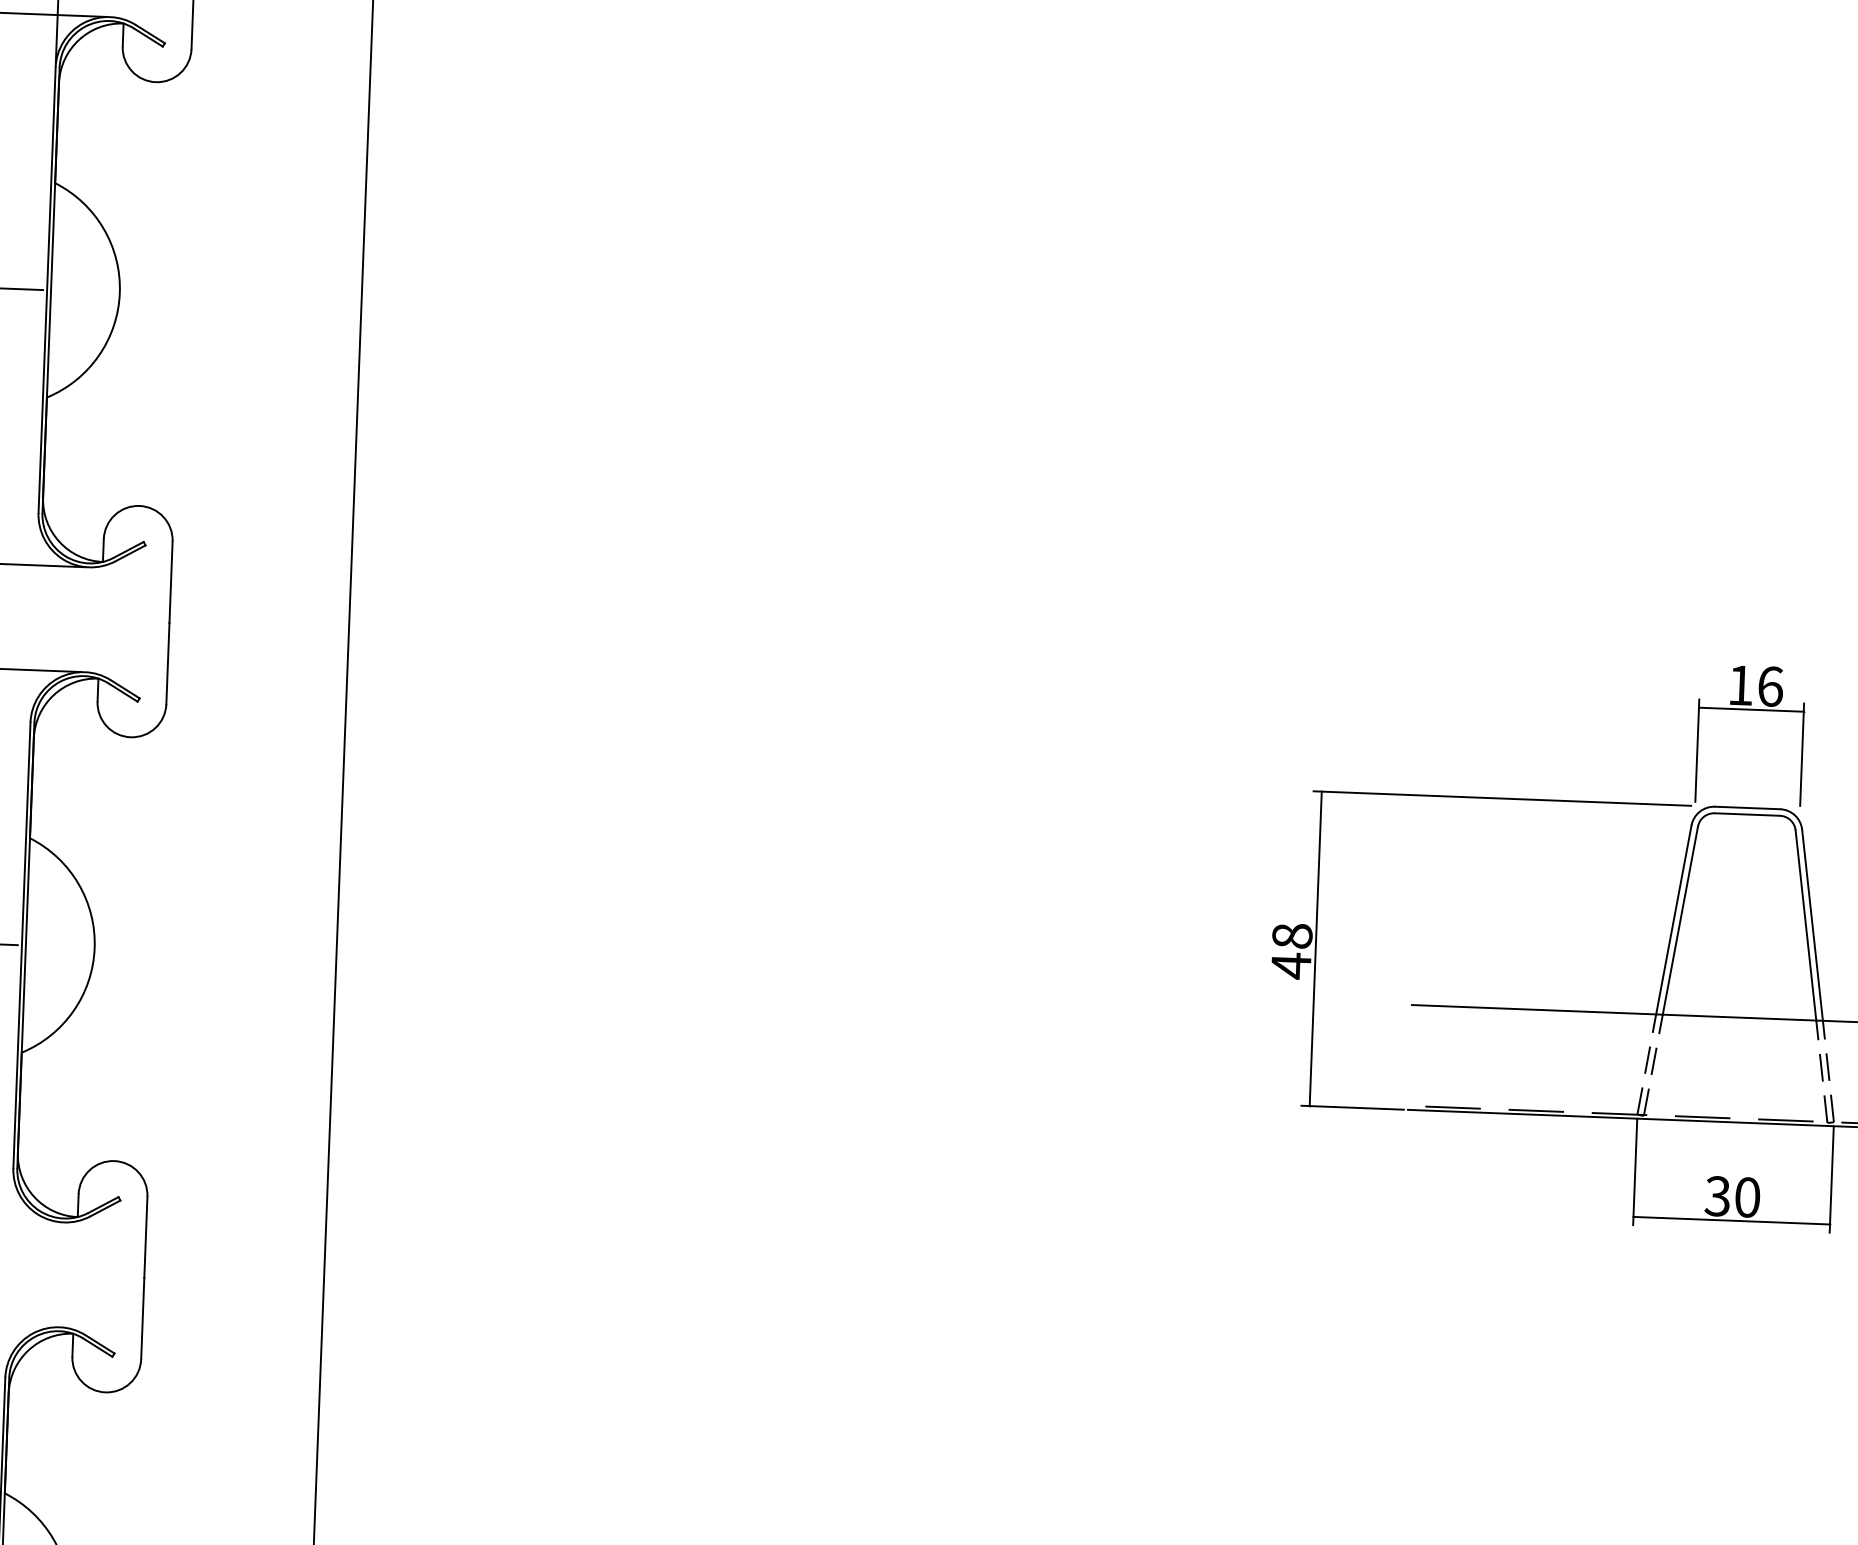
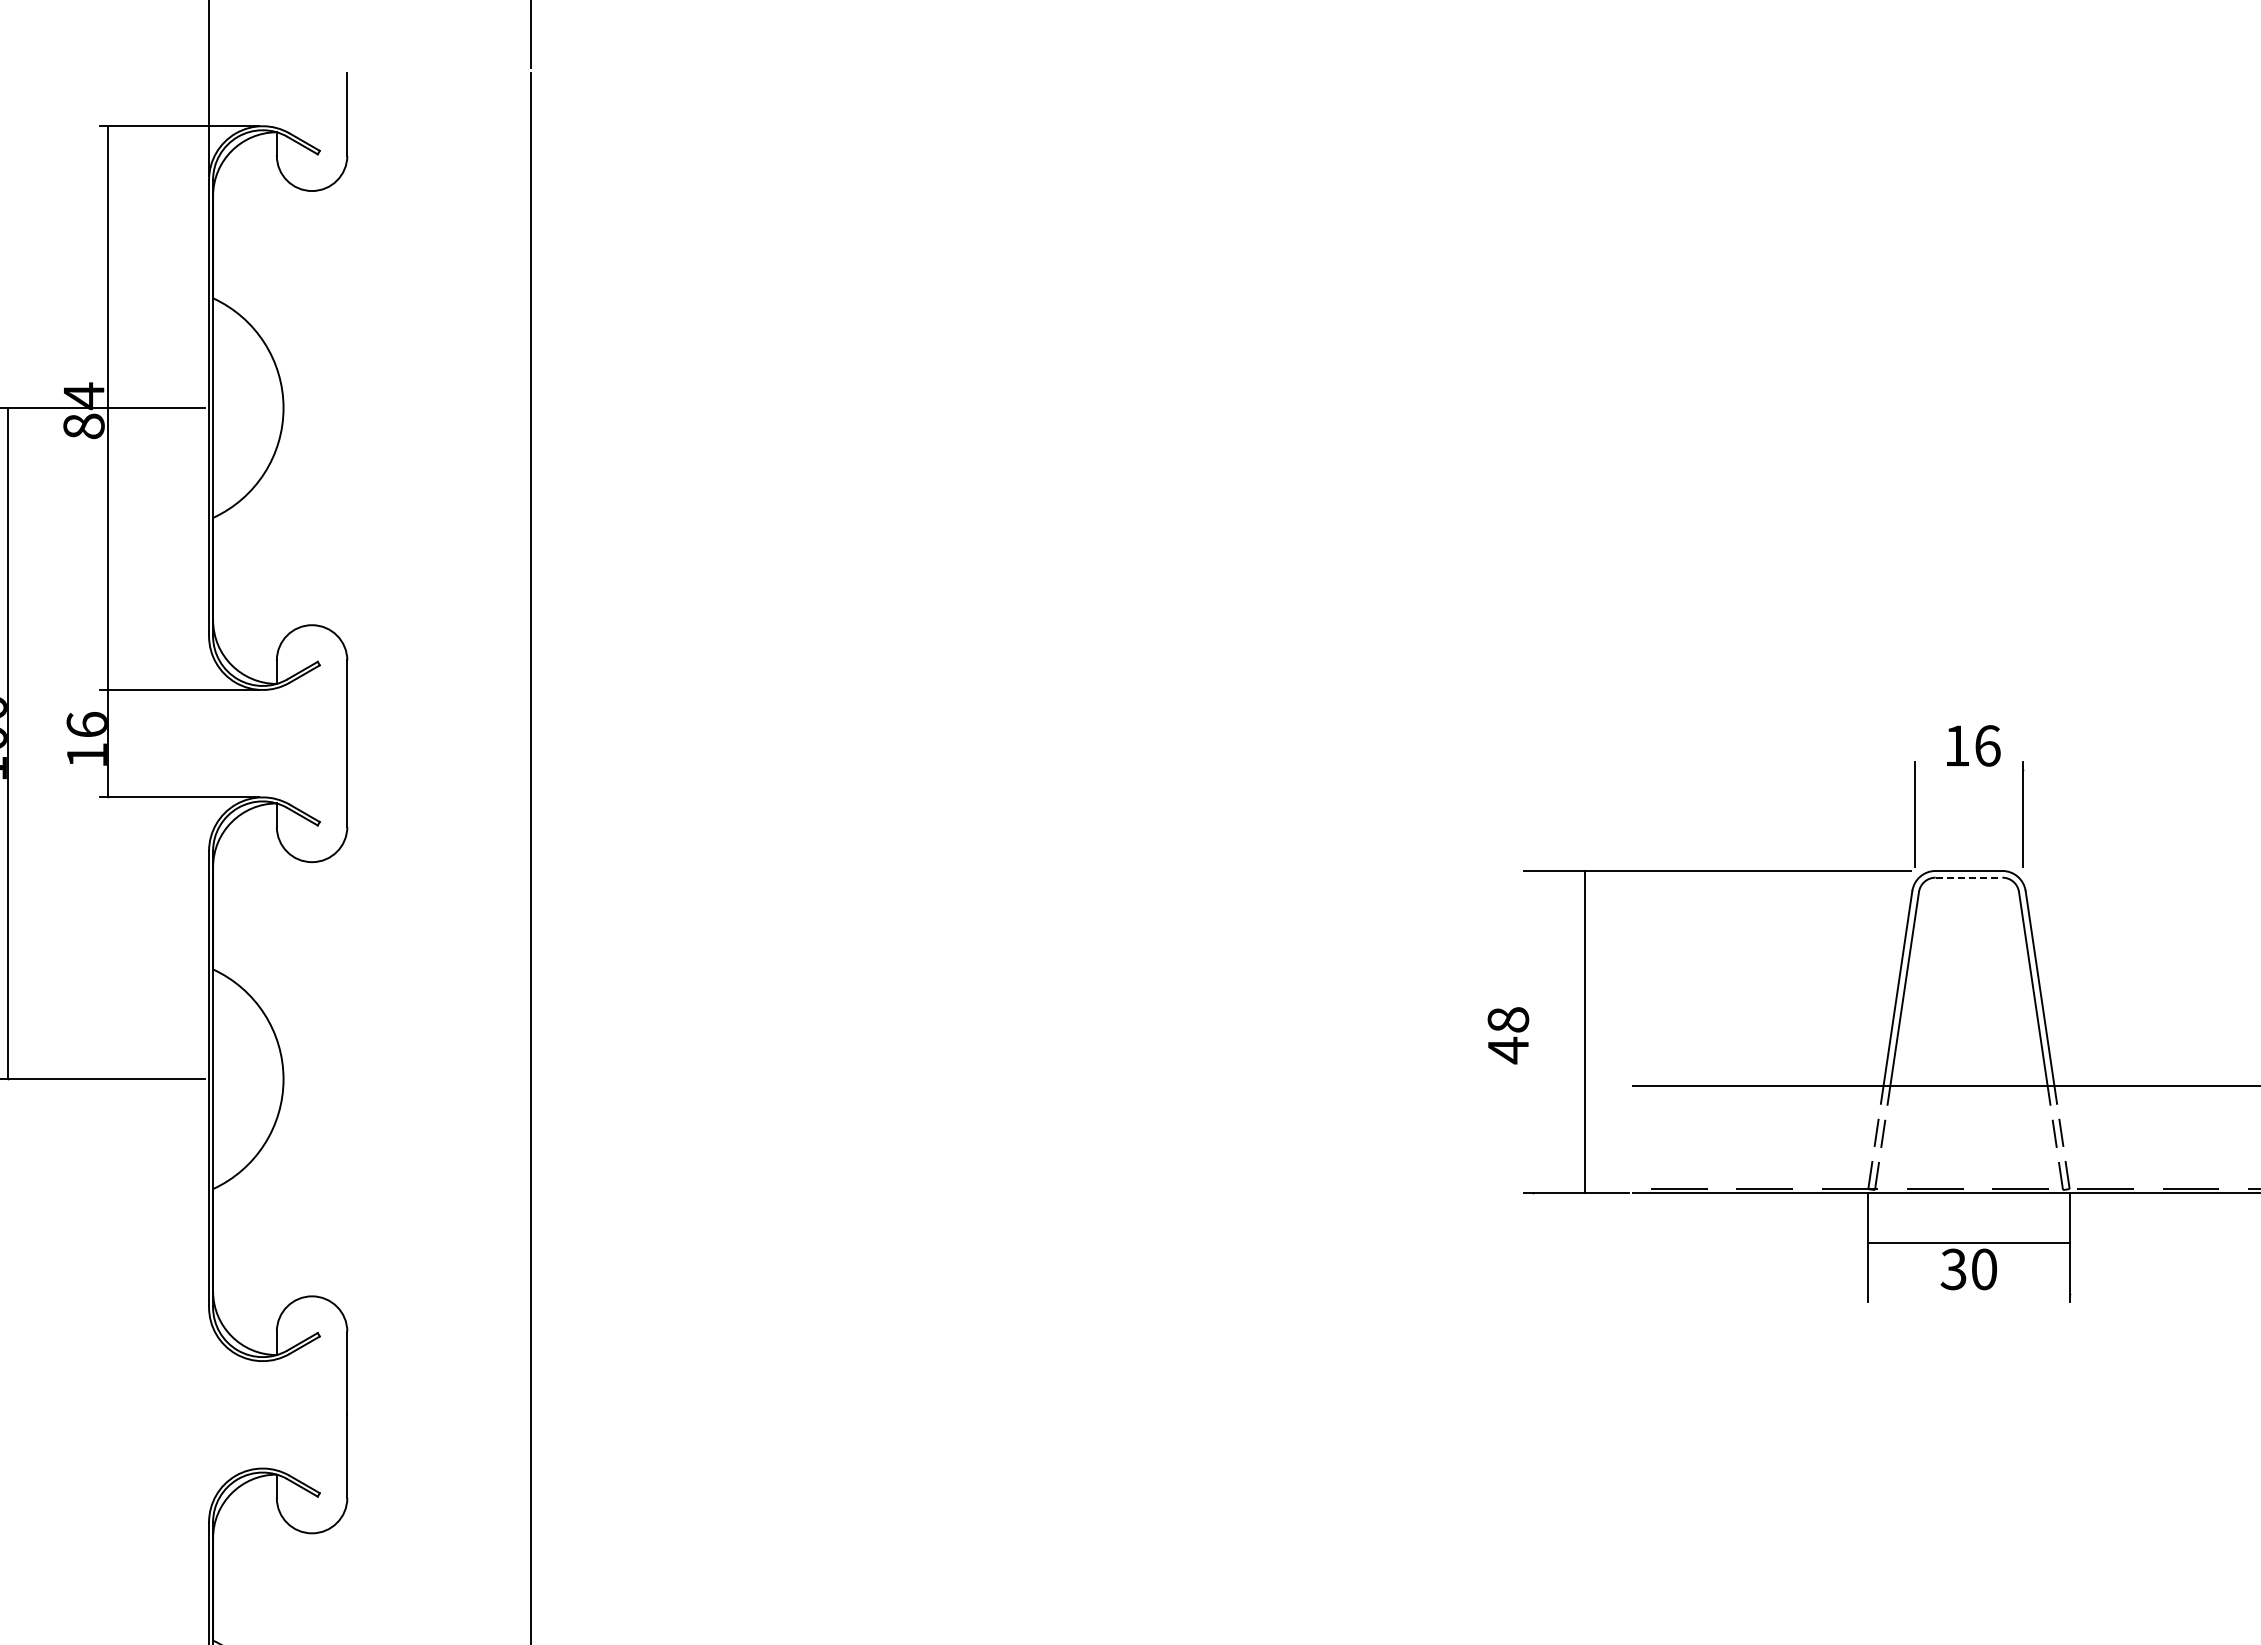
line: (1750, 709) -> (1968, 770), removed
line: (1747, 814) -> (1969, 877), solid -> dashed
line: (1315, 948) -> (1584, 1031), moved
line: (1731, 1220) -> (1968, 1242), moved

